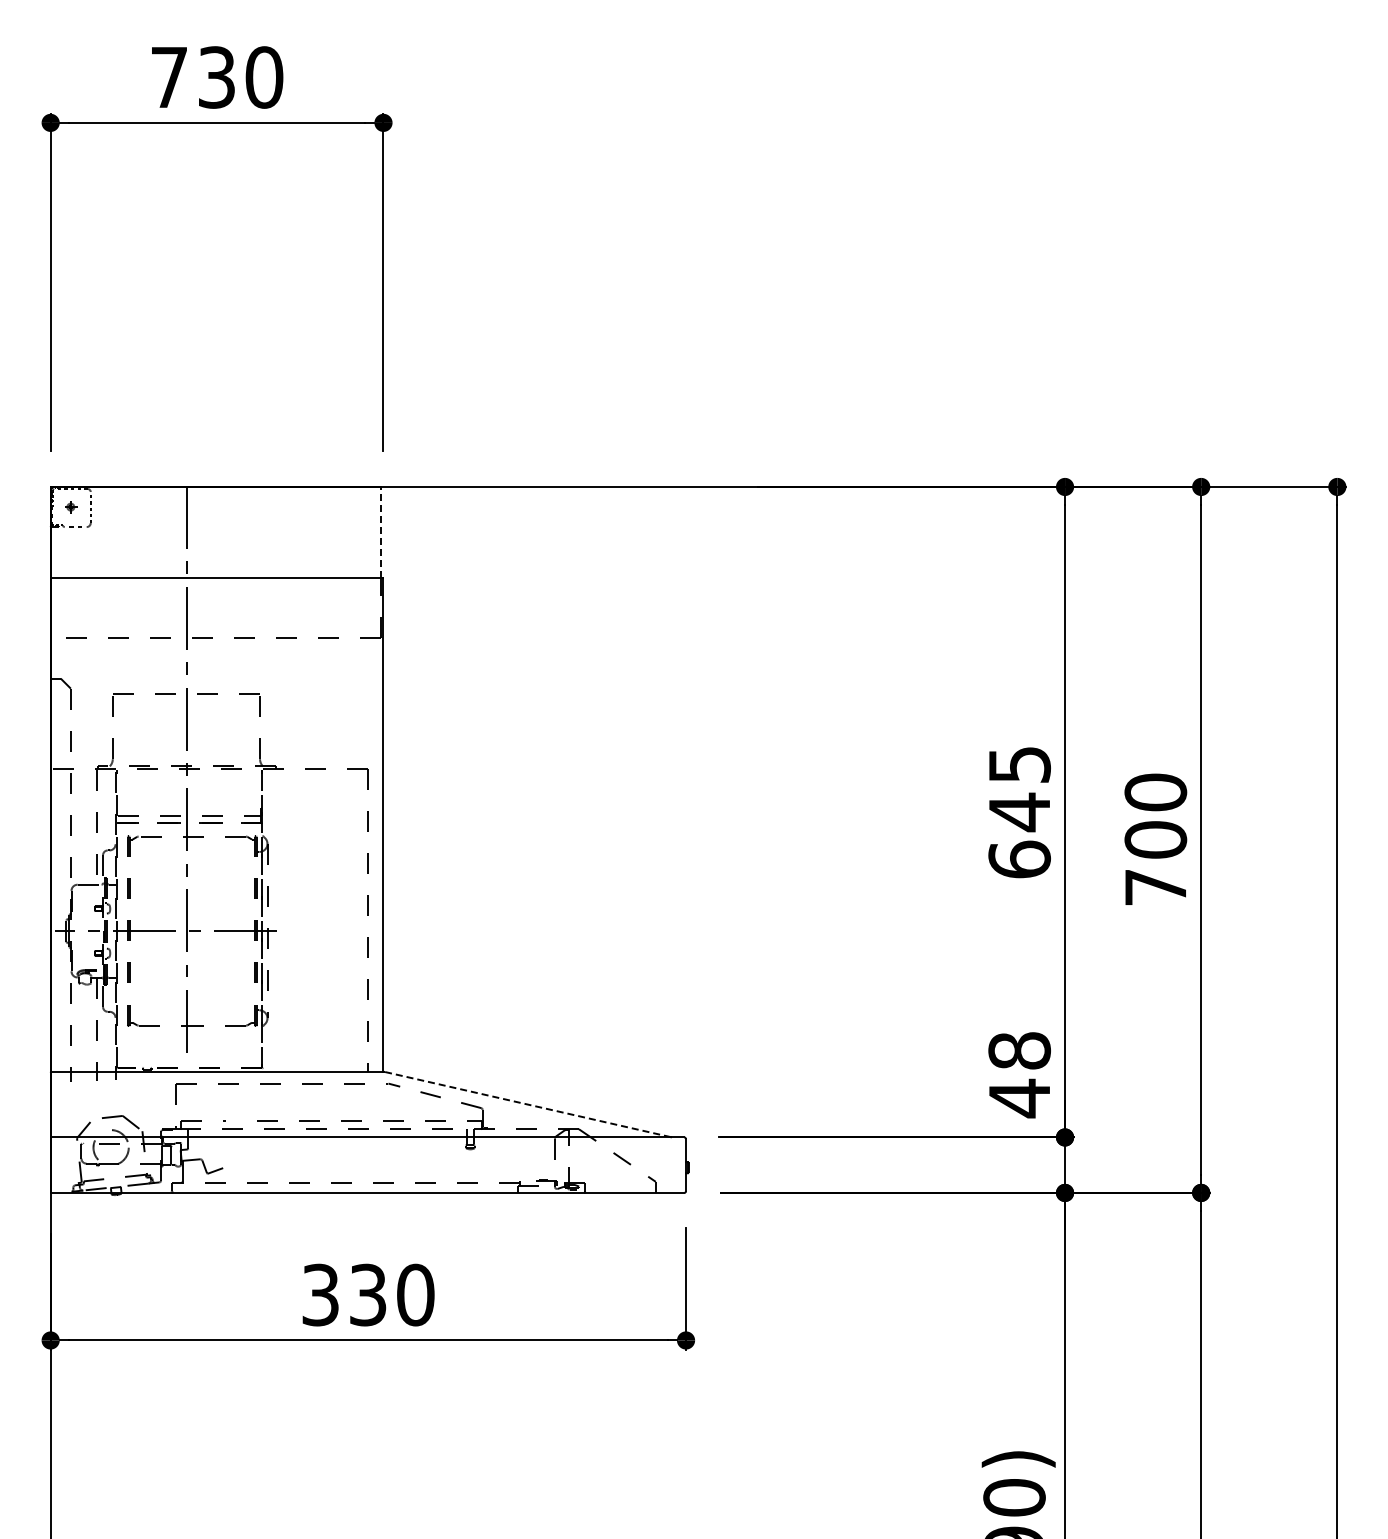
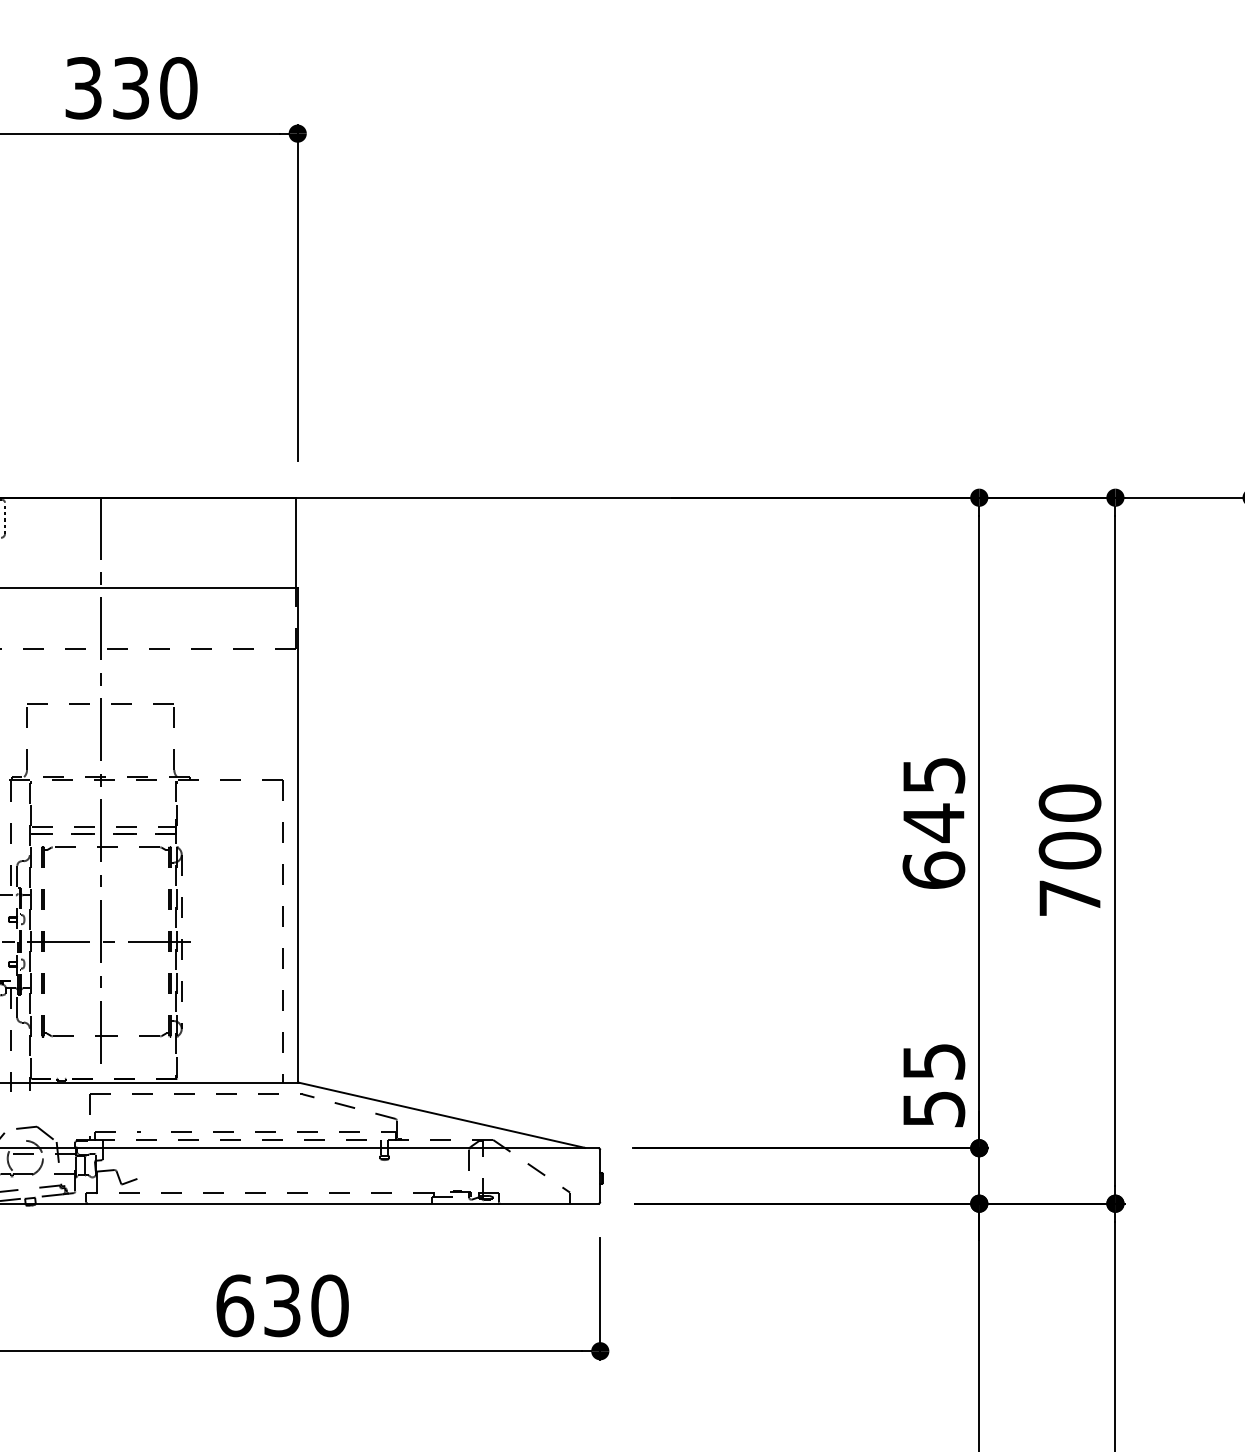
text: (169, 77) -> (83, 88), 730 -> 330
line: (381, 531) -> (295, 542), dashed -> solid
text: (1019, 1075) -> (933, 1086), 48 -> 55
line: (527, 1104) -> (441, 1115), dashed -> solid
text: (320, 1294) -> (234, 1305), 330 -> 630

